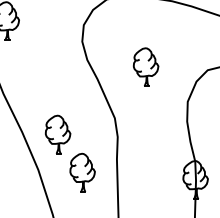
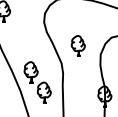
part: (144, 66) -> (77, 45), moved

